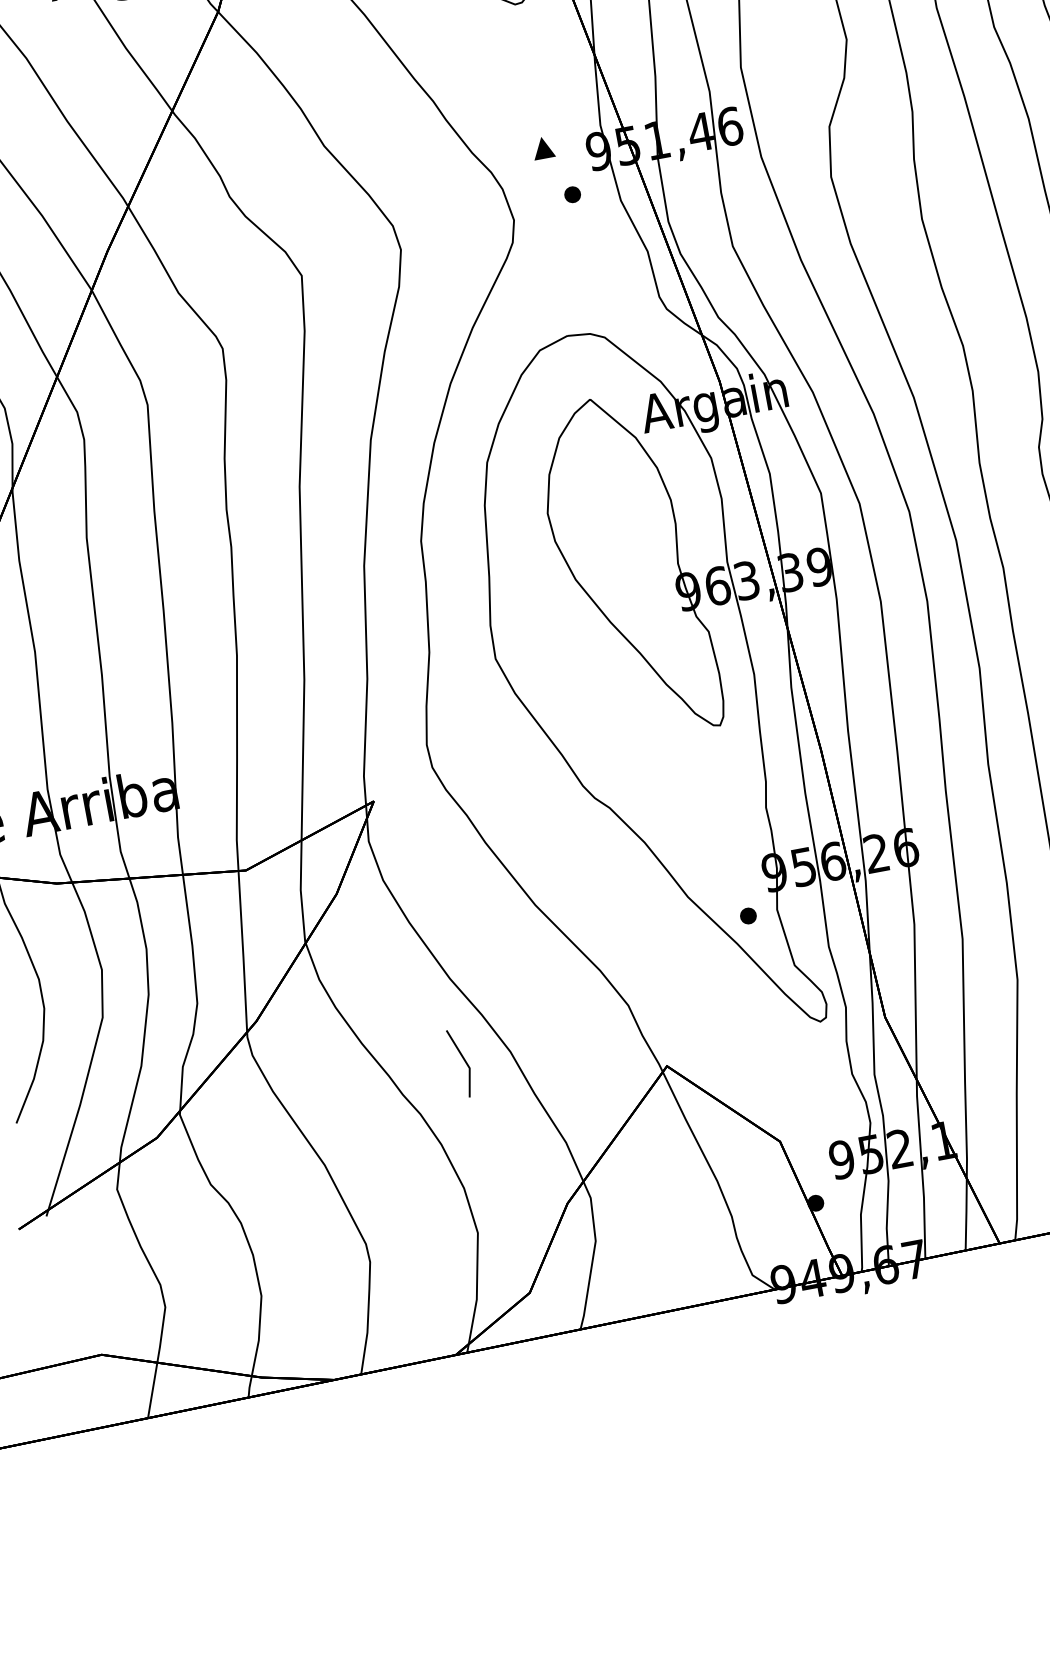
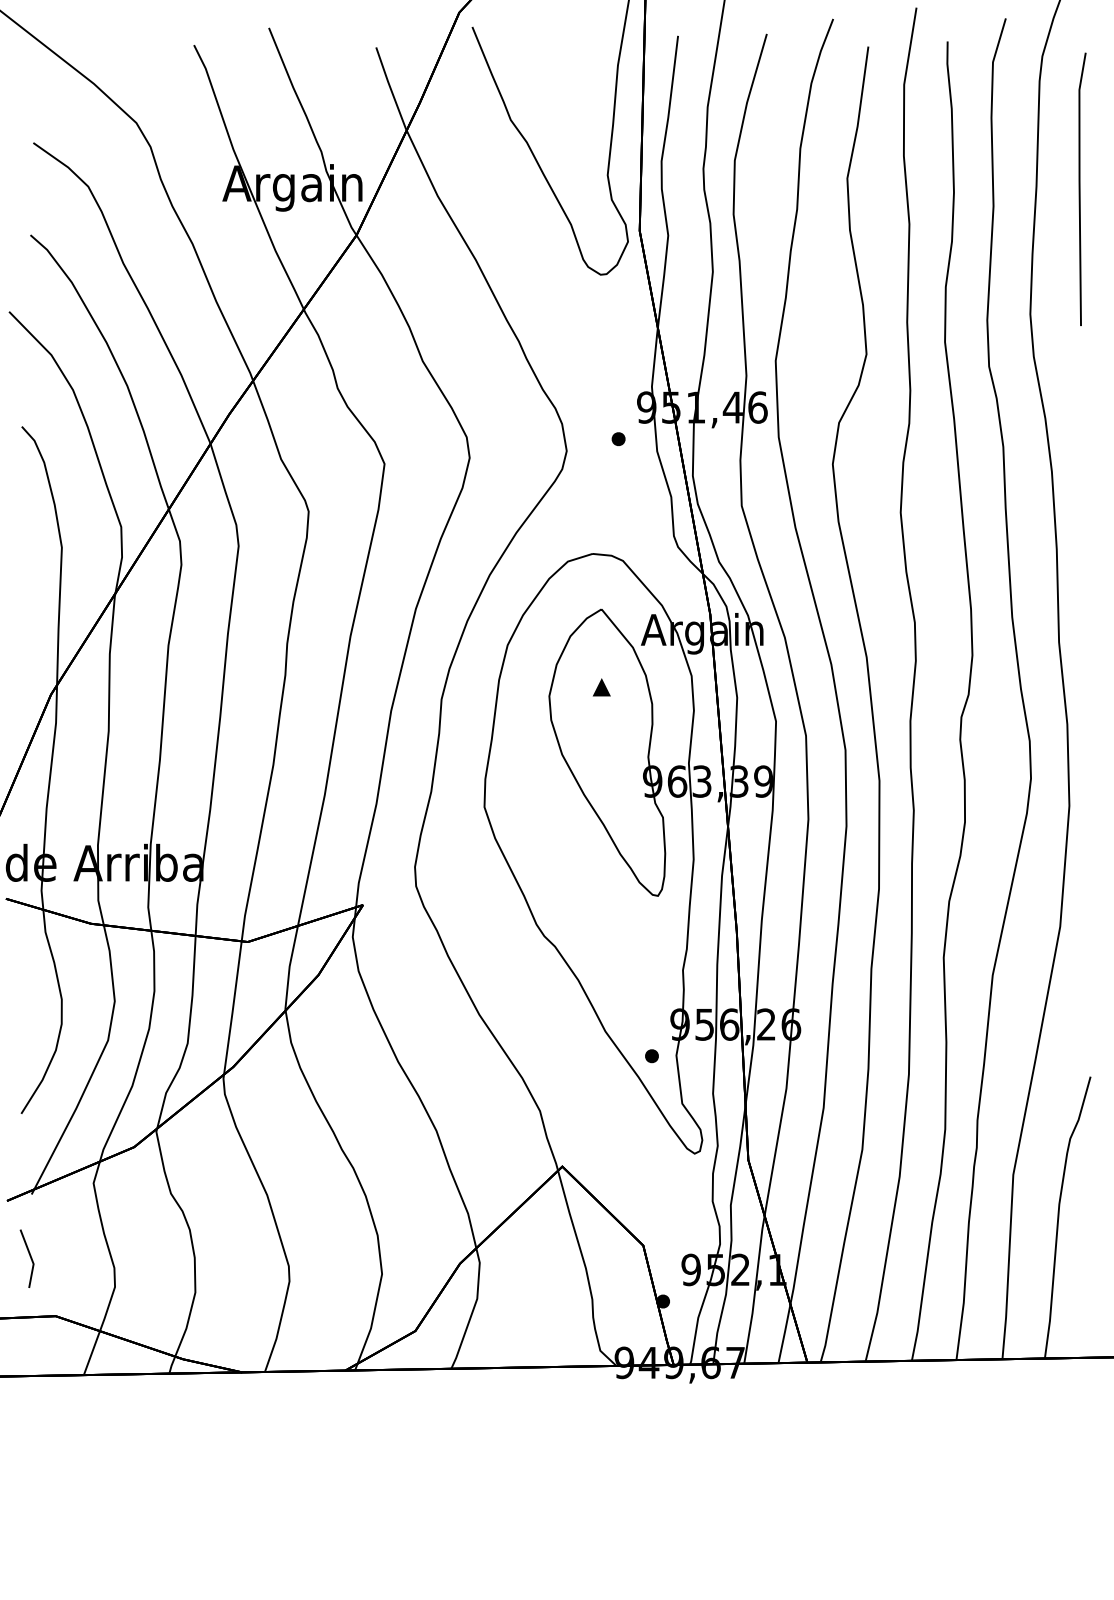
part: (543, 148) -> (601, 687), moved
line: (463, 1060) -> (29, 1256), moved

